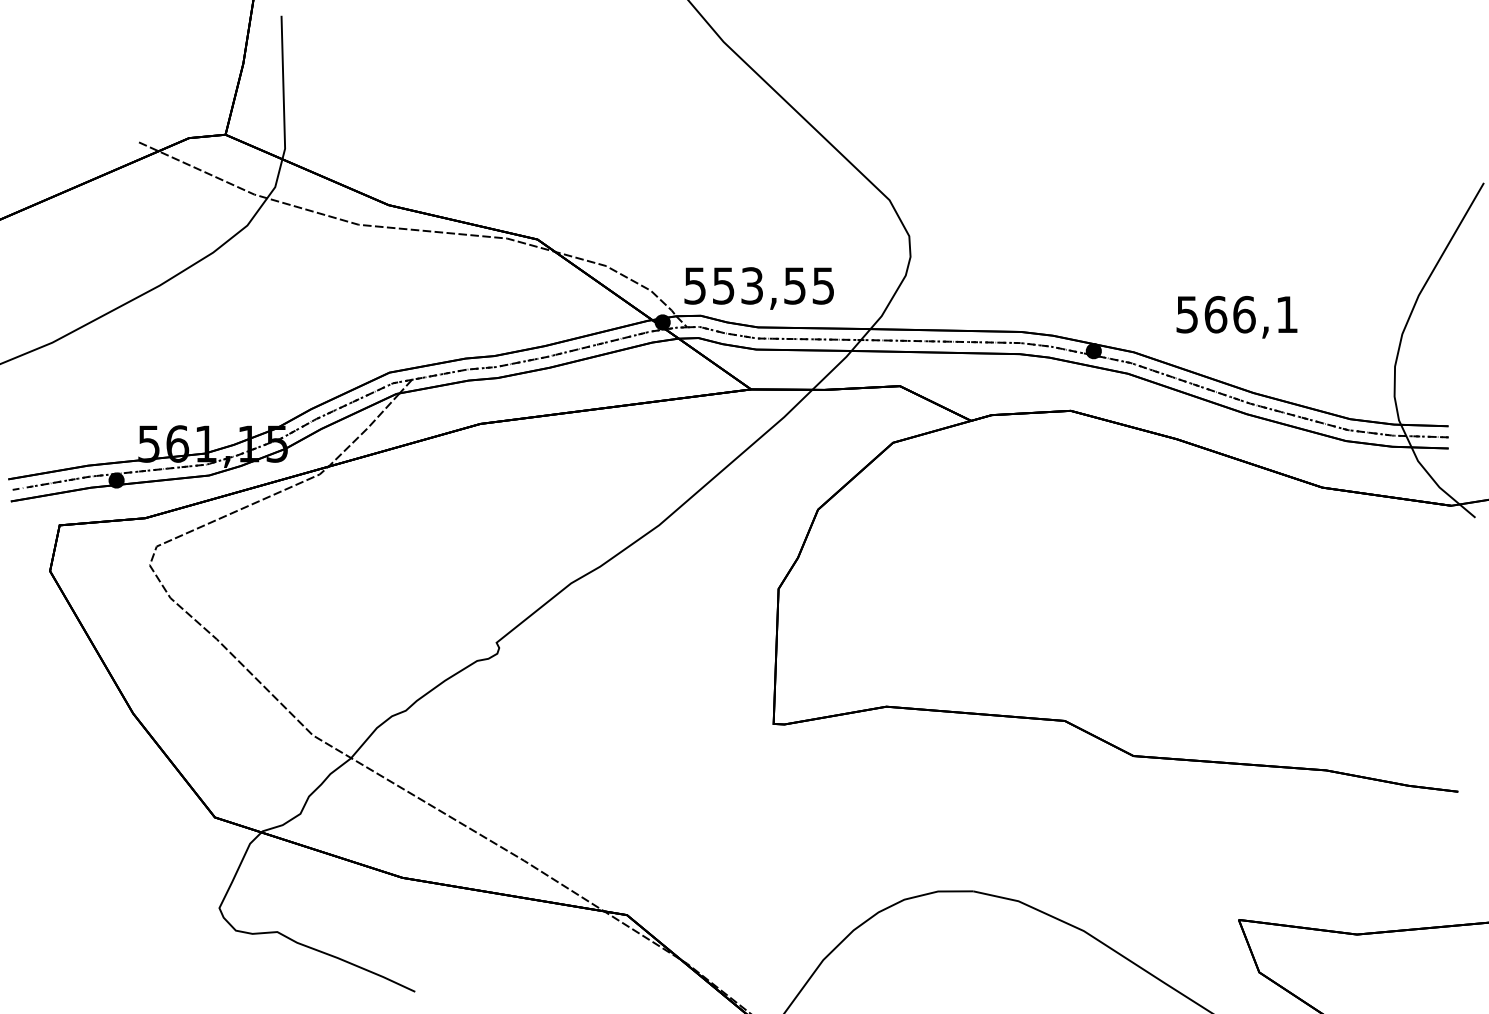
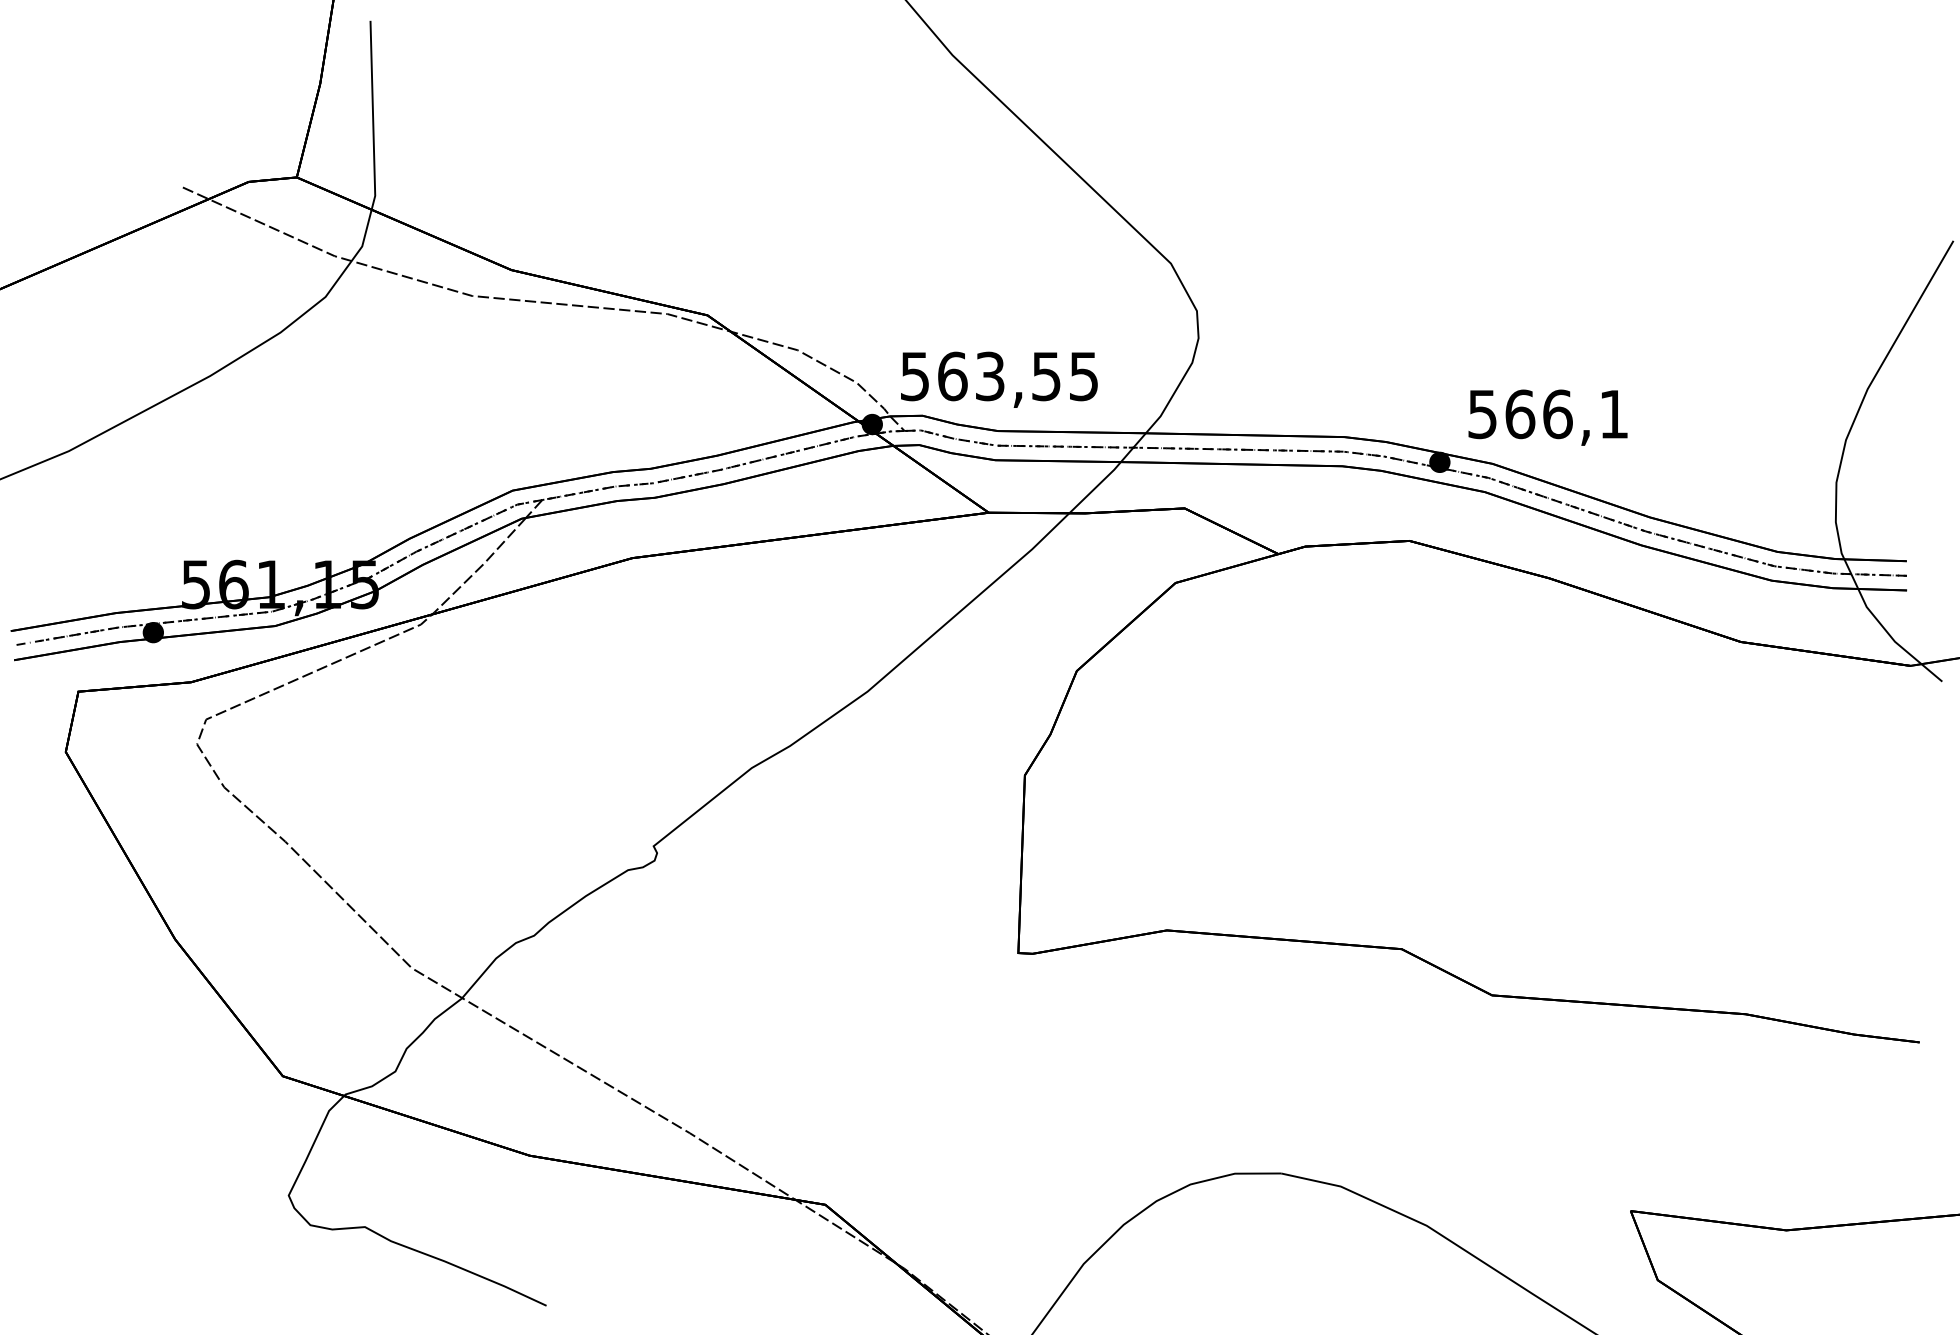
text: (723, 285) -> (952, 375), 553,55 -> 563,55
text: (1236, 317) -> (1547, 418), moved

